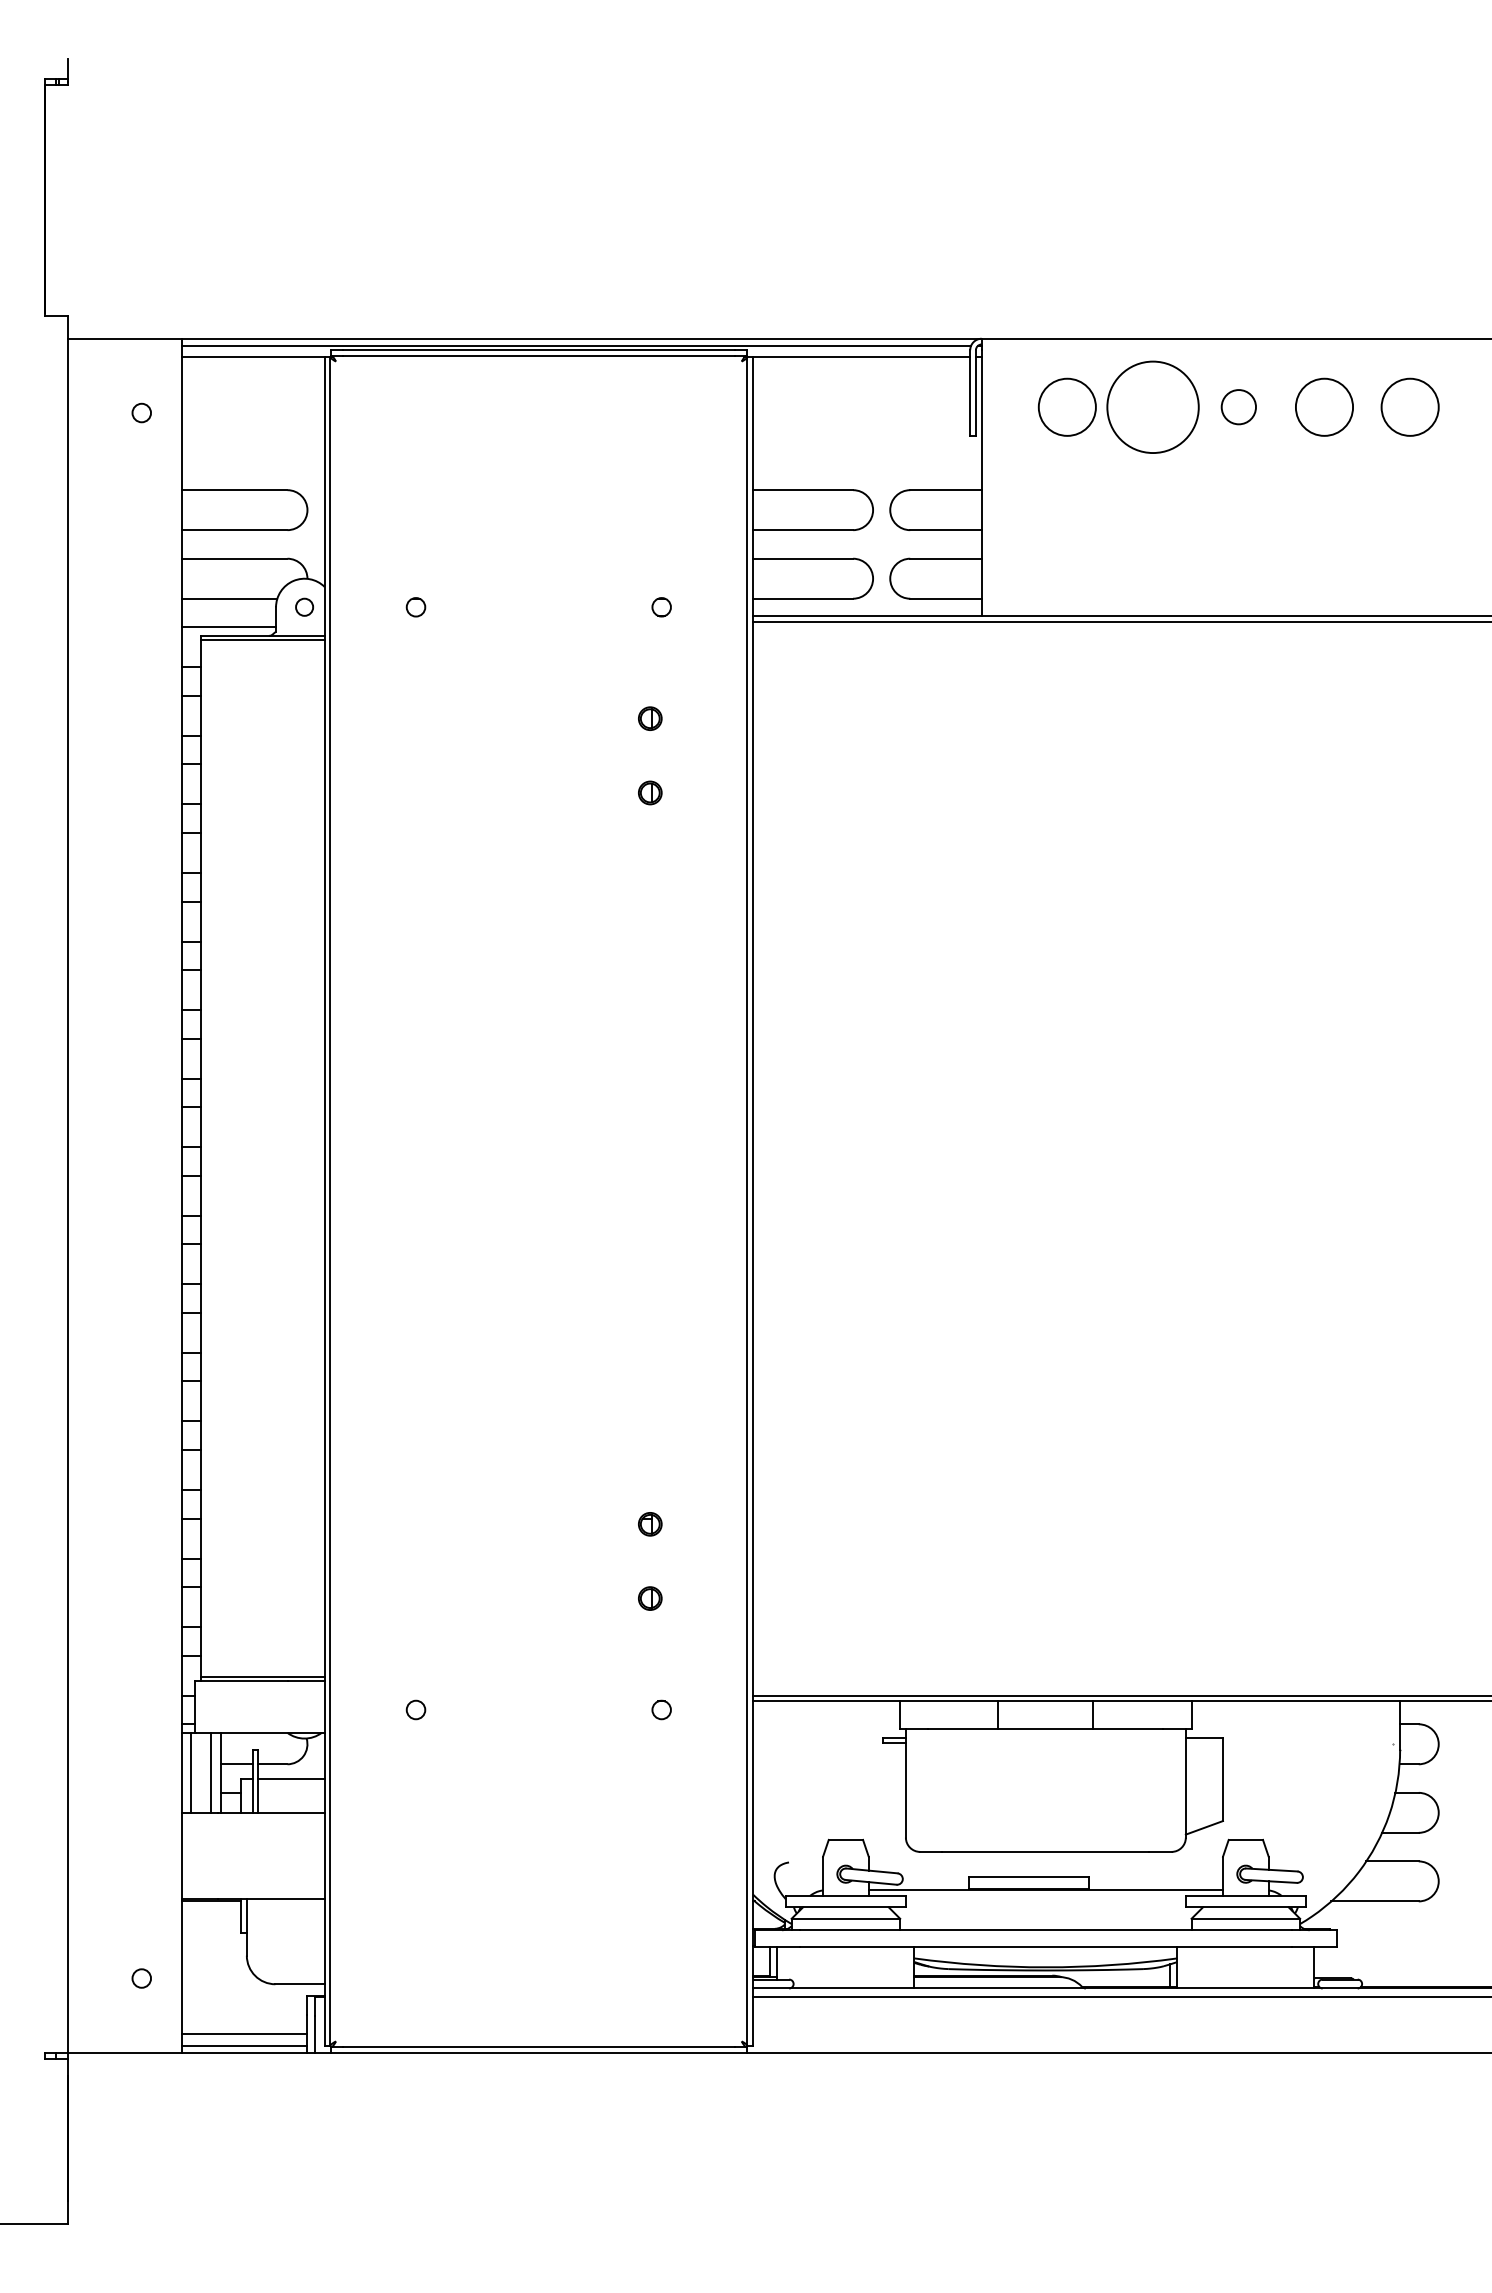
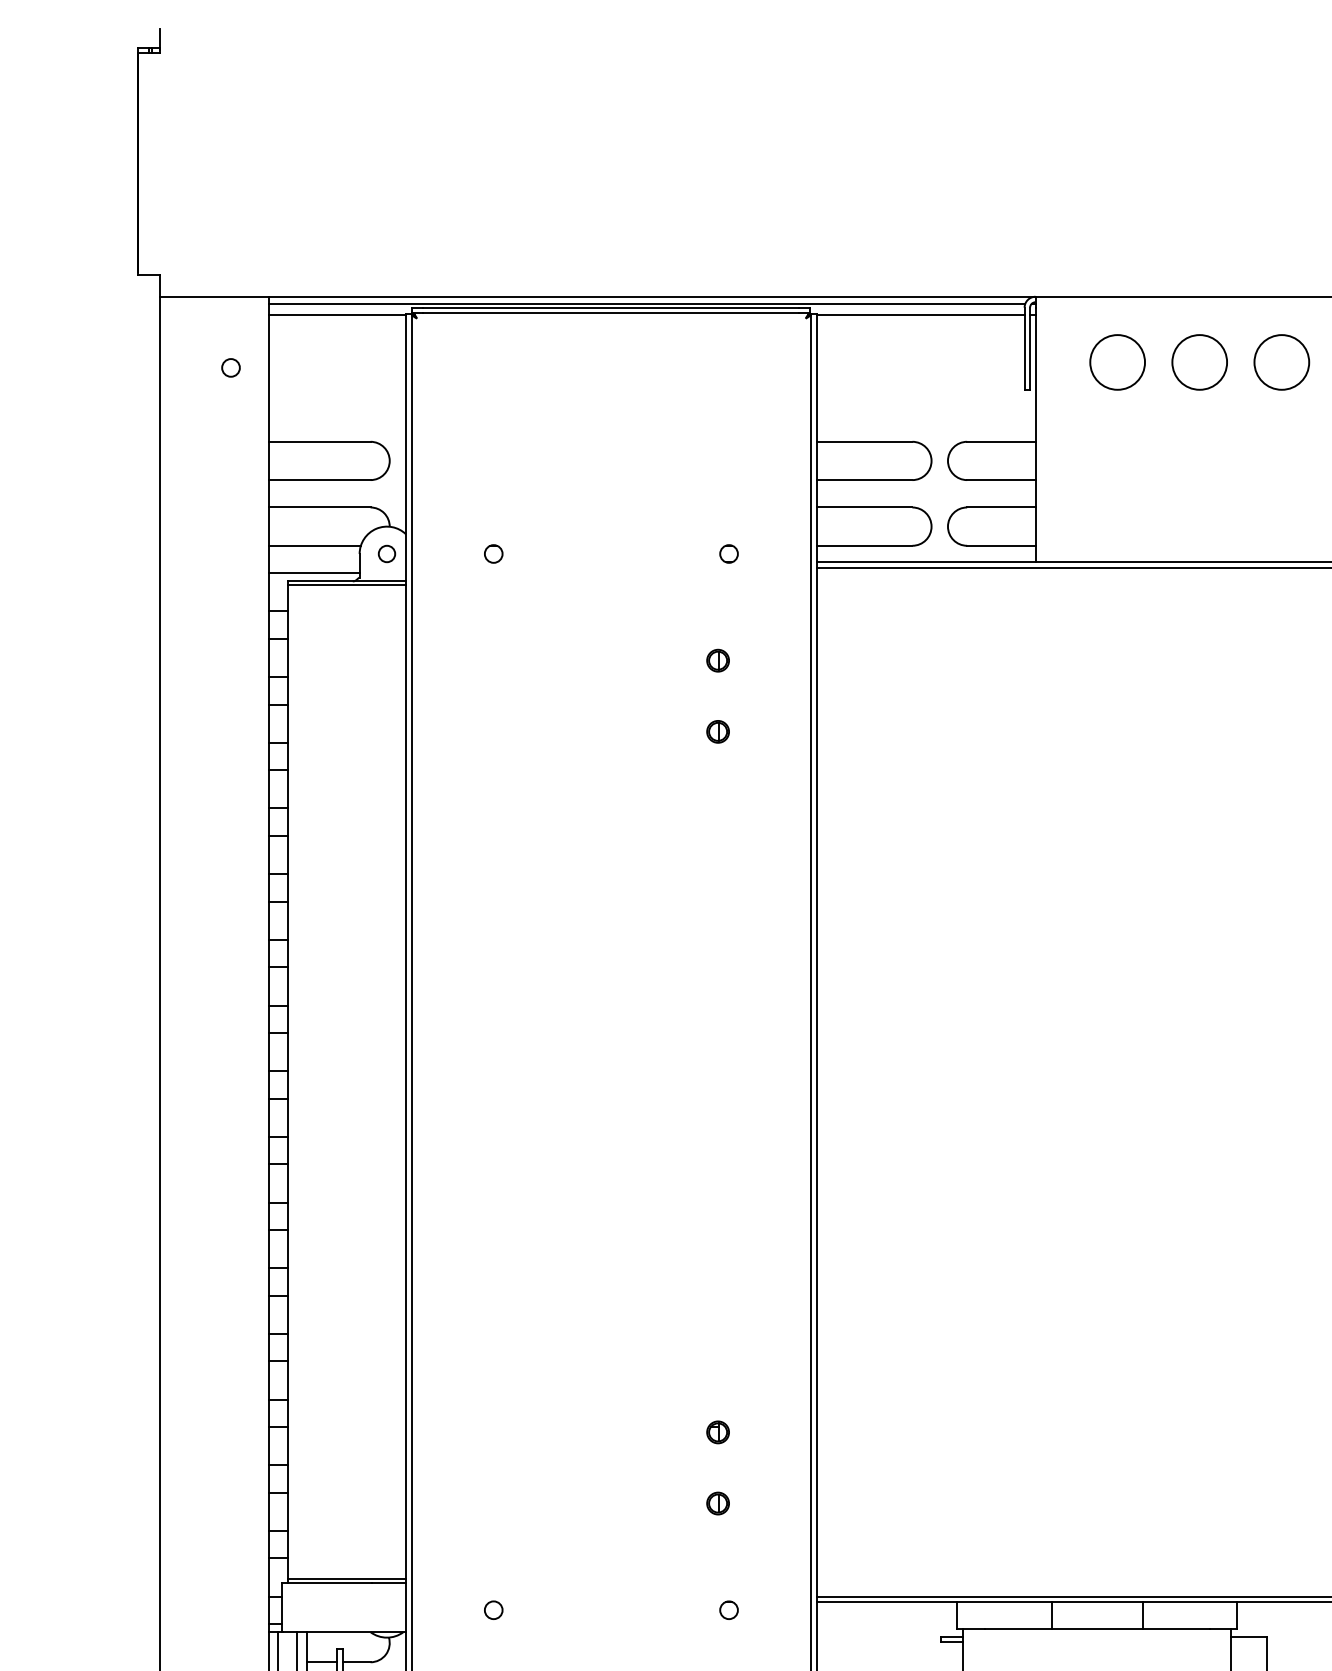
circle: (1152, 406) -> (1199, 361), size x0.62
circle: (1238, 406) -> (1281, 361), size x1.67

